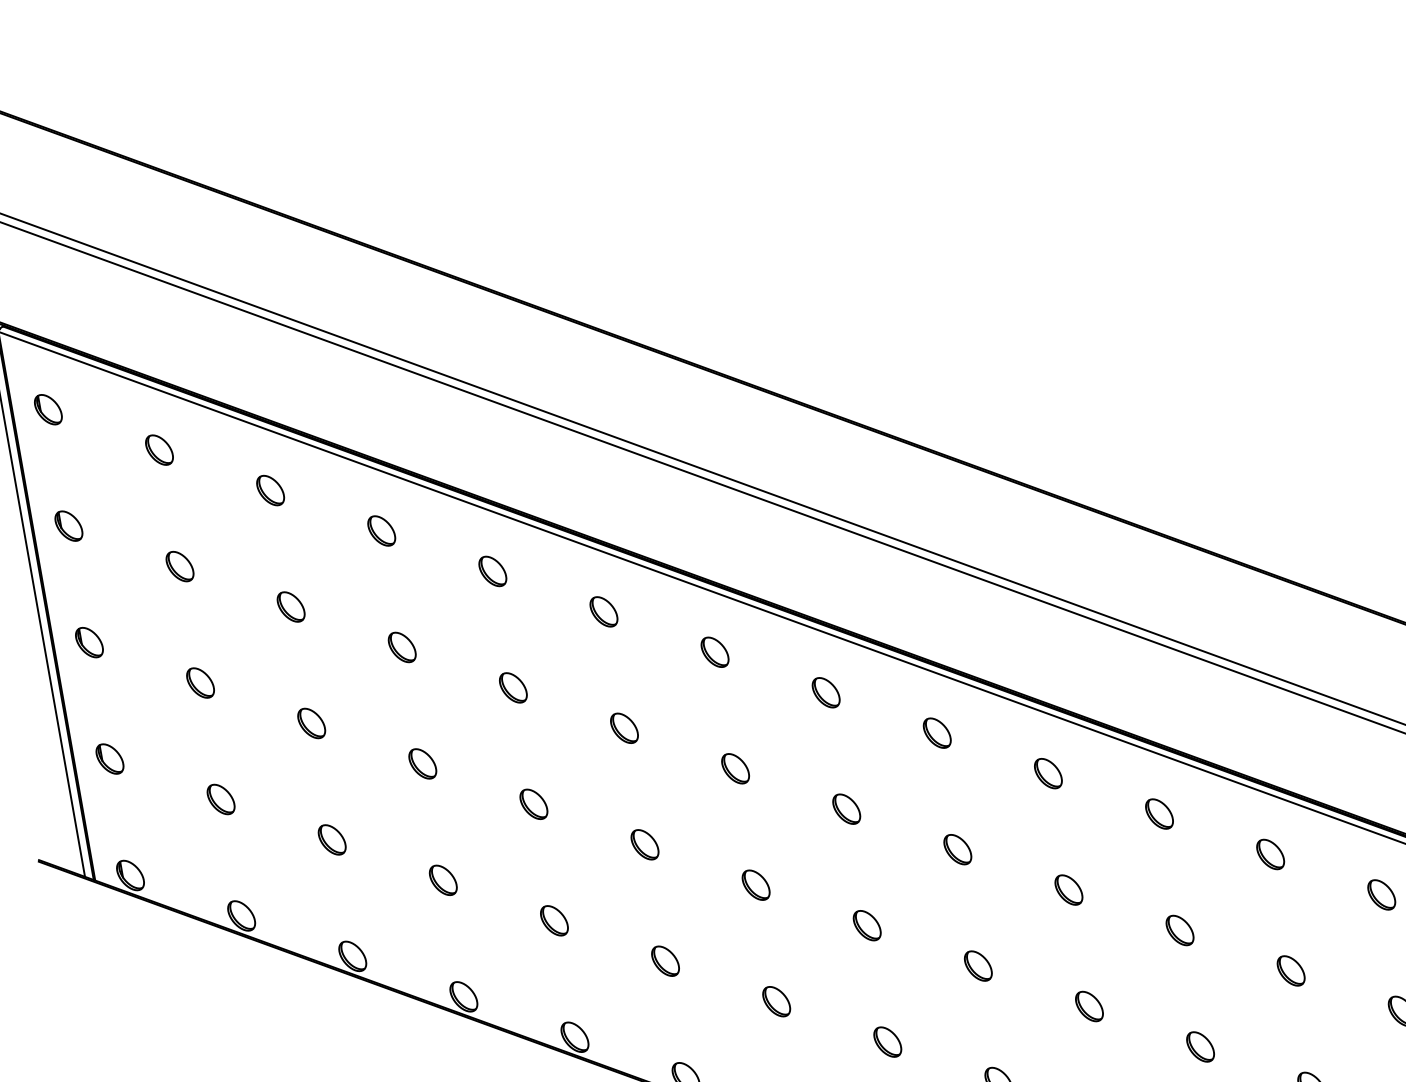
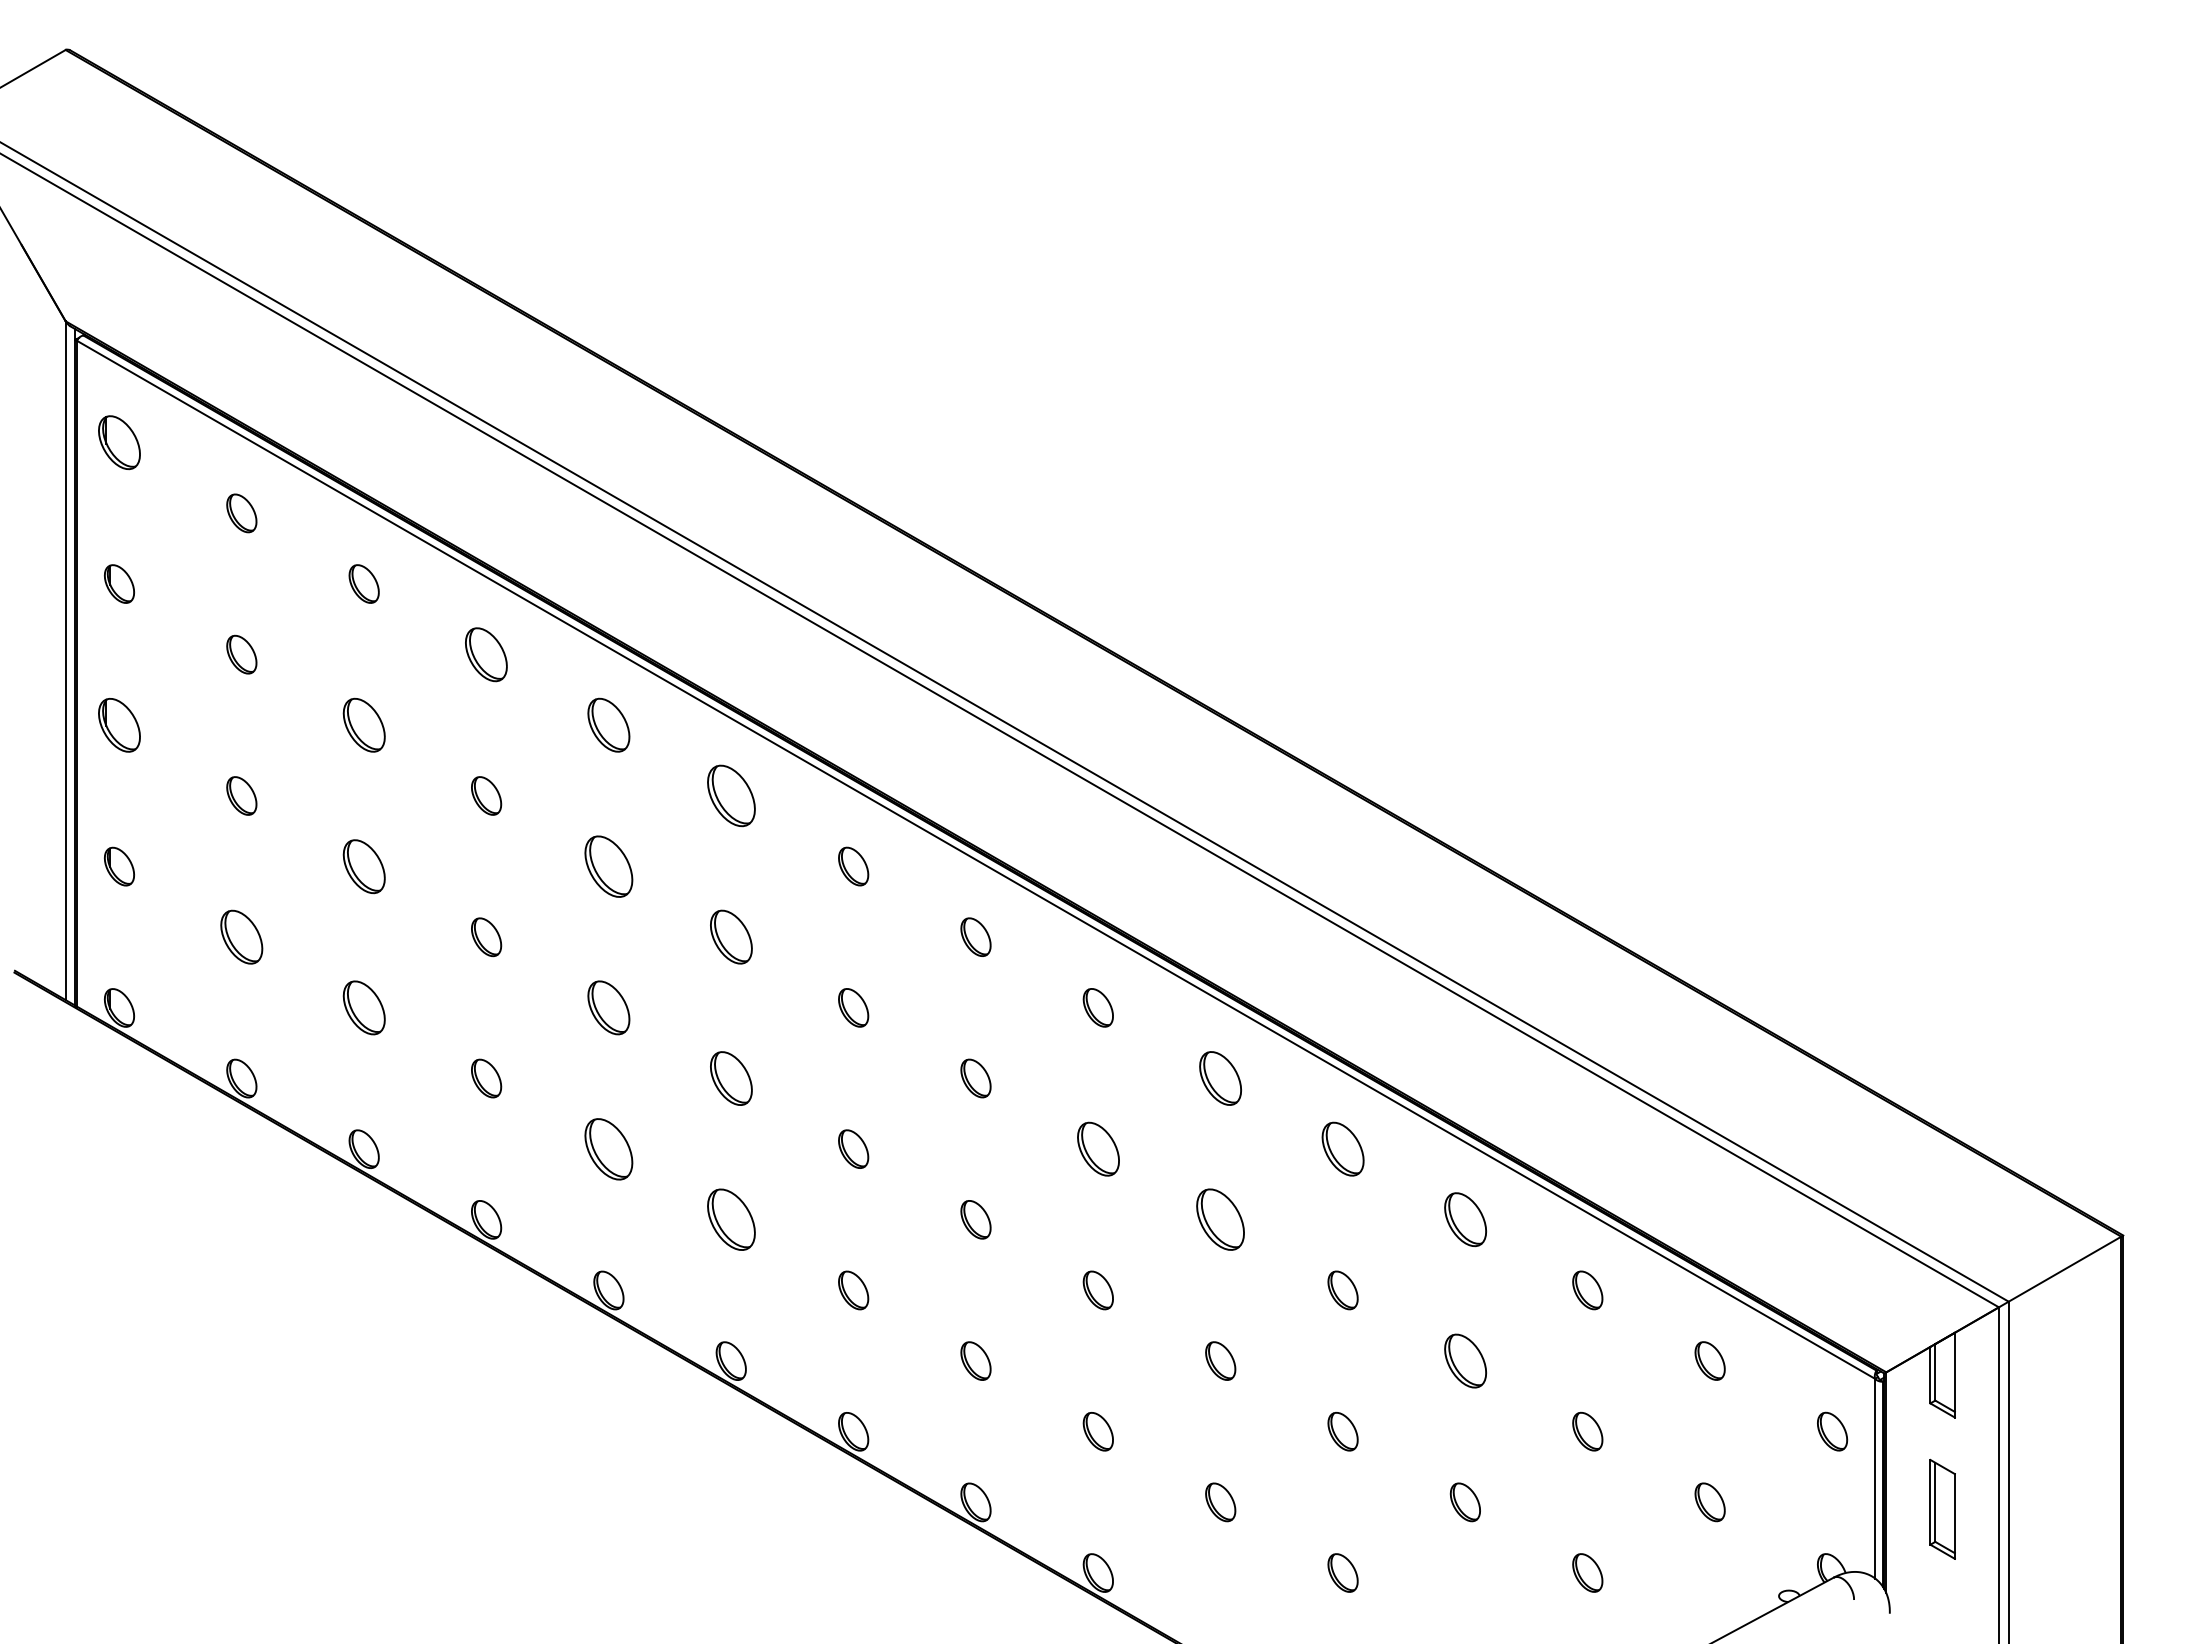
part: (48, 409) -> (119, 442), size x1.4
part: (381, 530) -> (486, 654), size x1.4
part: (492, 571) -> (608, 725), size x1.4
part: (290, 607) -> (363, 725), size x1.4
part: (603, 611) -> (730, 795), size x1.6
part: (89, 642) -> (119, 725), size x1.4
part: (513, 687) -> (608, 866), size x1.6
part: (311, 723) -> (363, 866), size x1.4
part: (623, 728) -> (730, 937), size x1.4
part: (1048, 773) -> (1220, 1078), size x1.4
part: (220, 799) -> (241, 937), size x1.4
part: (533, 804) -> (608, 1007), size x1.4
part: (1158, 813) -> (1342, 1148), size x1.4
part: (331, 839) -> (363, 1007), size x1.4
part: (644, 844) -> (730, 1078), size x1.4
part: (957, 849) -> (1097, 1148), size x1.4
part: (1269, 854) -> (1464, 1219), size x1.4
part: (1068, 889) -> (1220, 1219), size x1.6
part: (553, 920) -> (608, 1148), size x1.6
part: (664, 961) -> (730, 1219), size x1.6
part: (1290, 970) -> (1464, 1360), size x1.4

